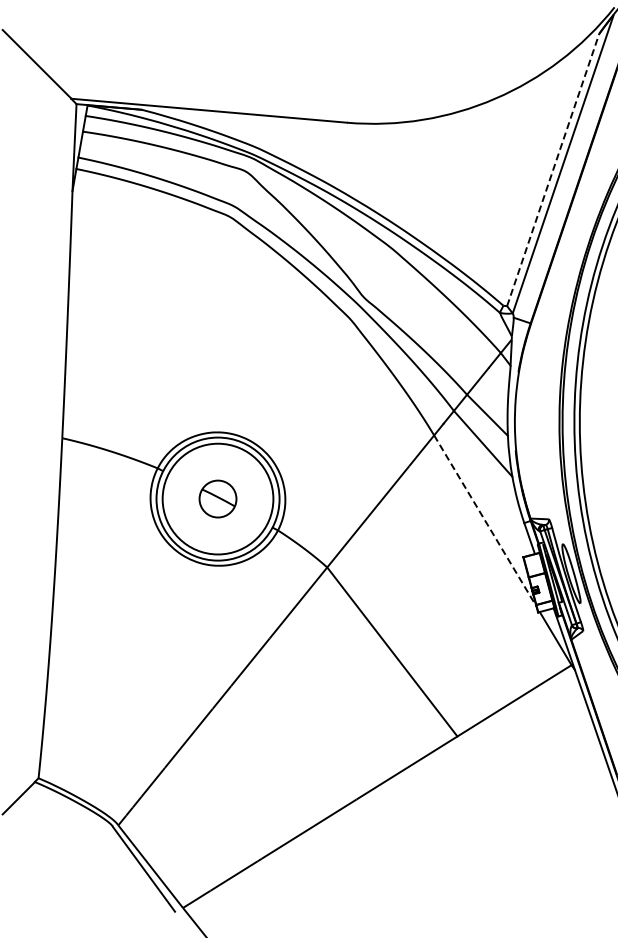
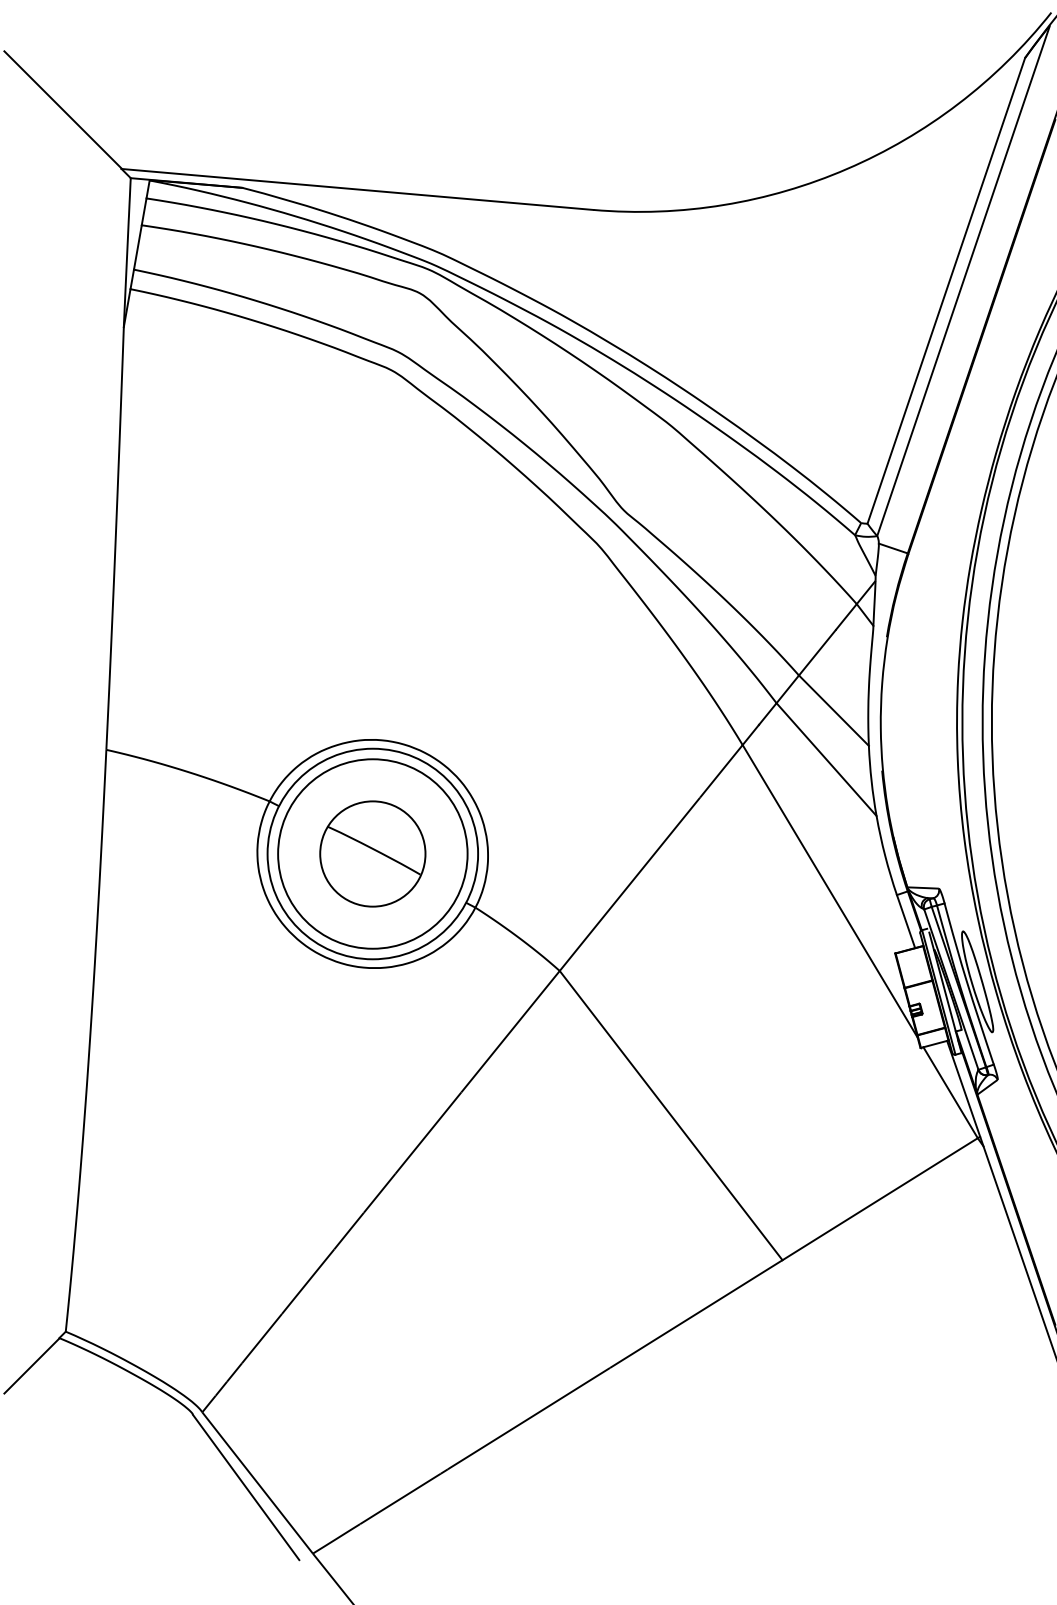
line: (553, 169) -> (946, 290), dashed -> solid
part: (217, 498) -> (371, 852), size x1.67
line: (485, 520) -> (830, 890), dashed -> solid

